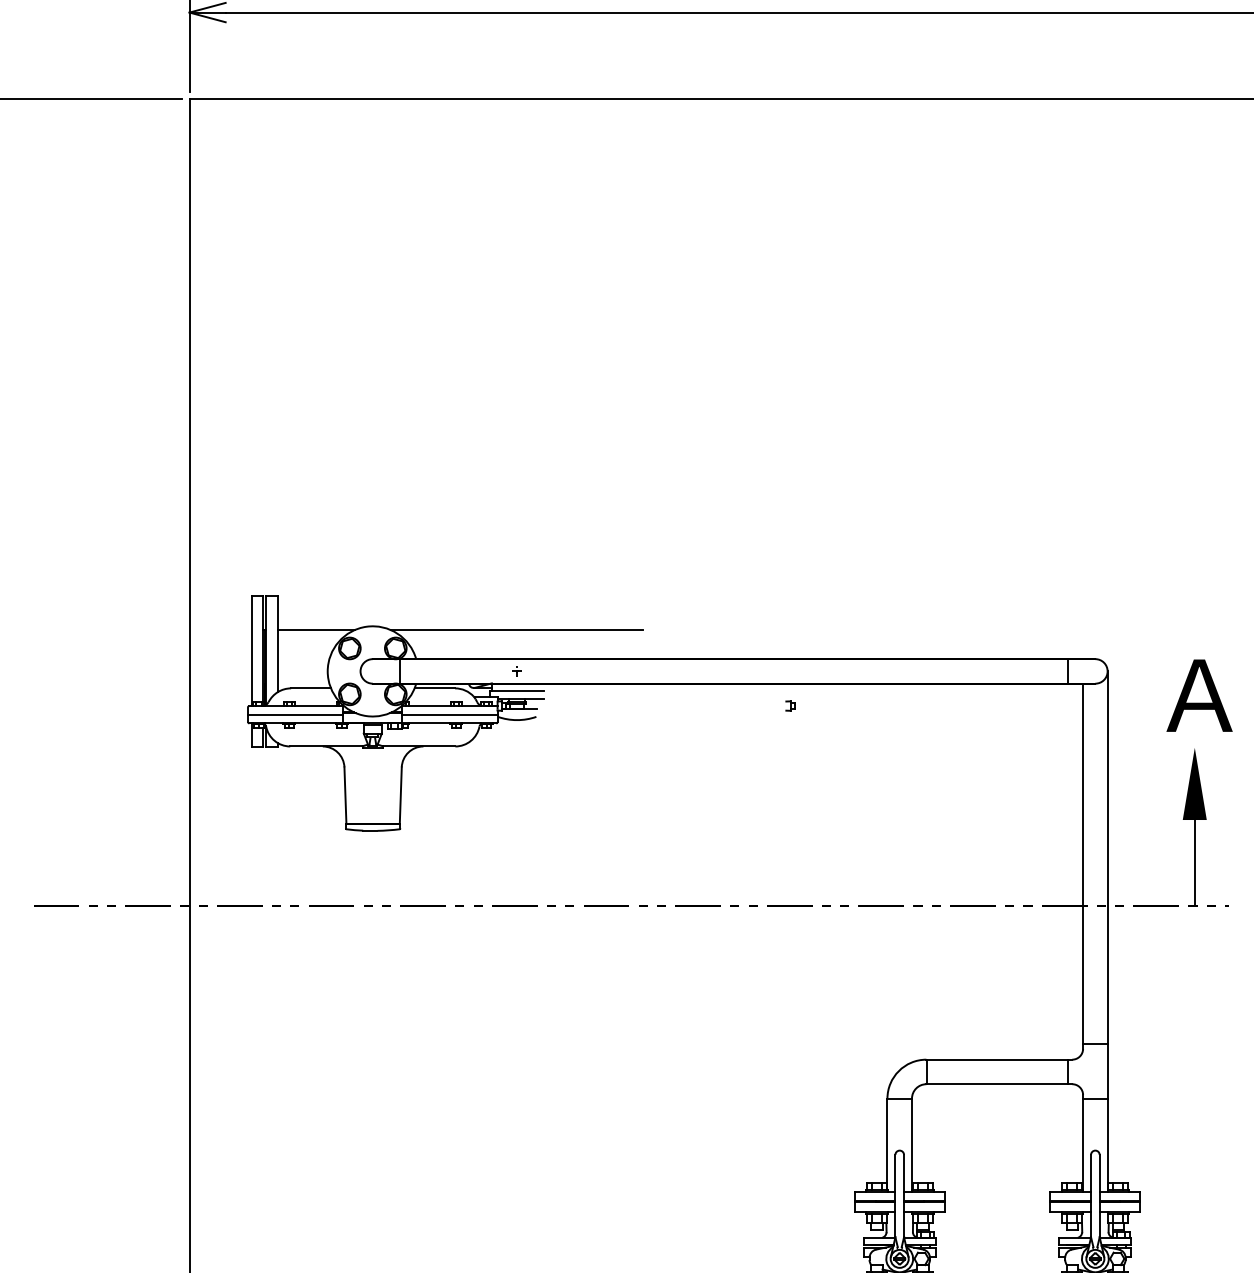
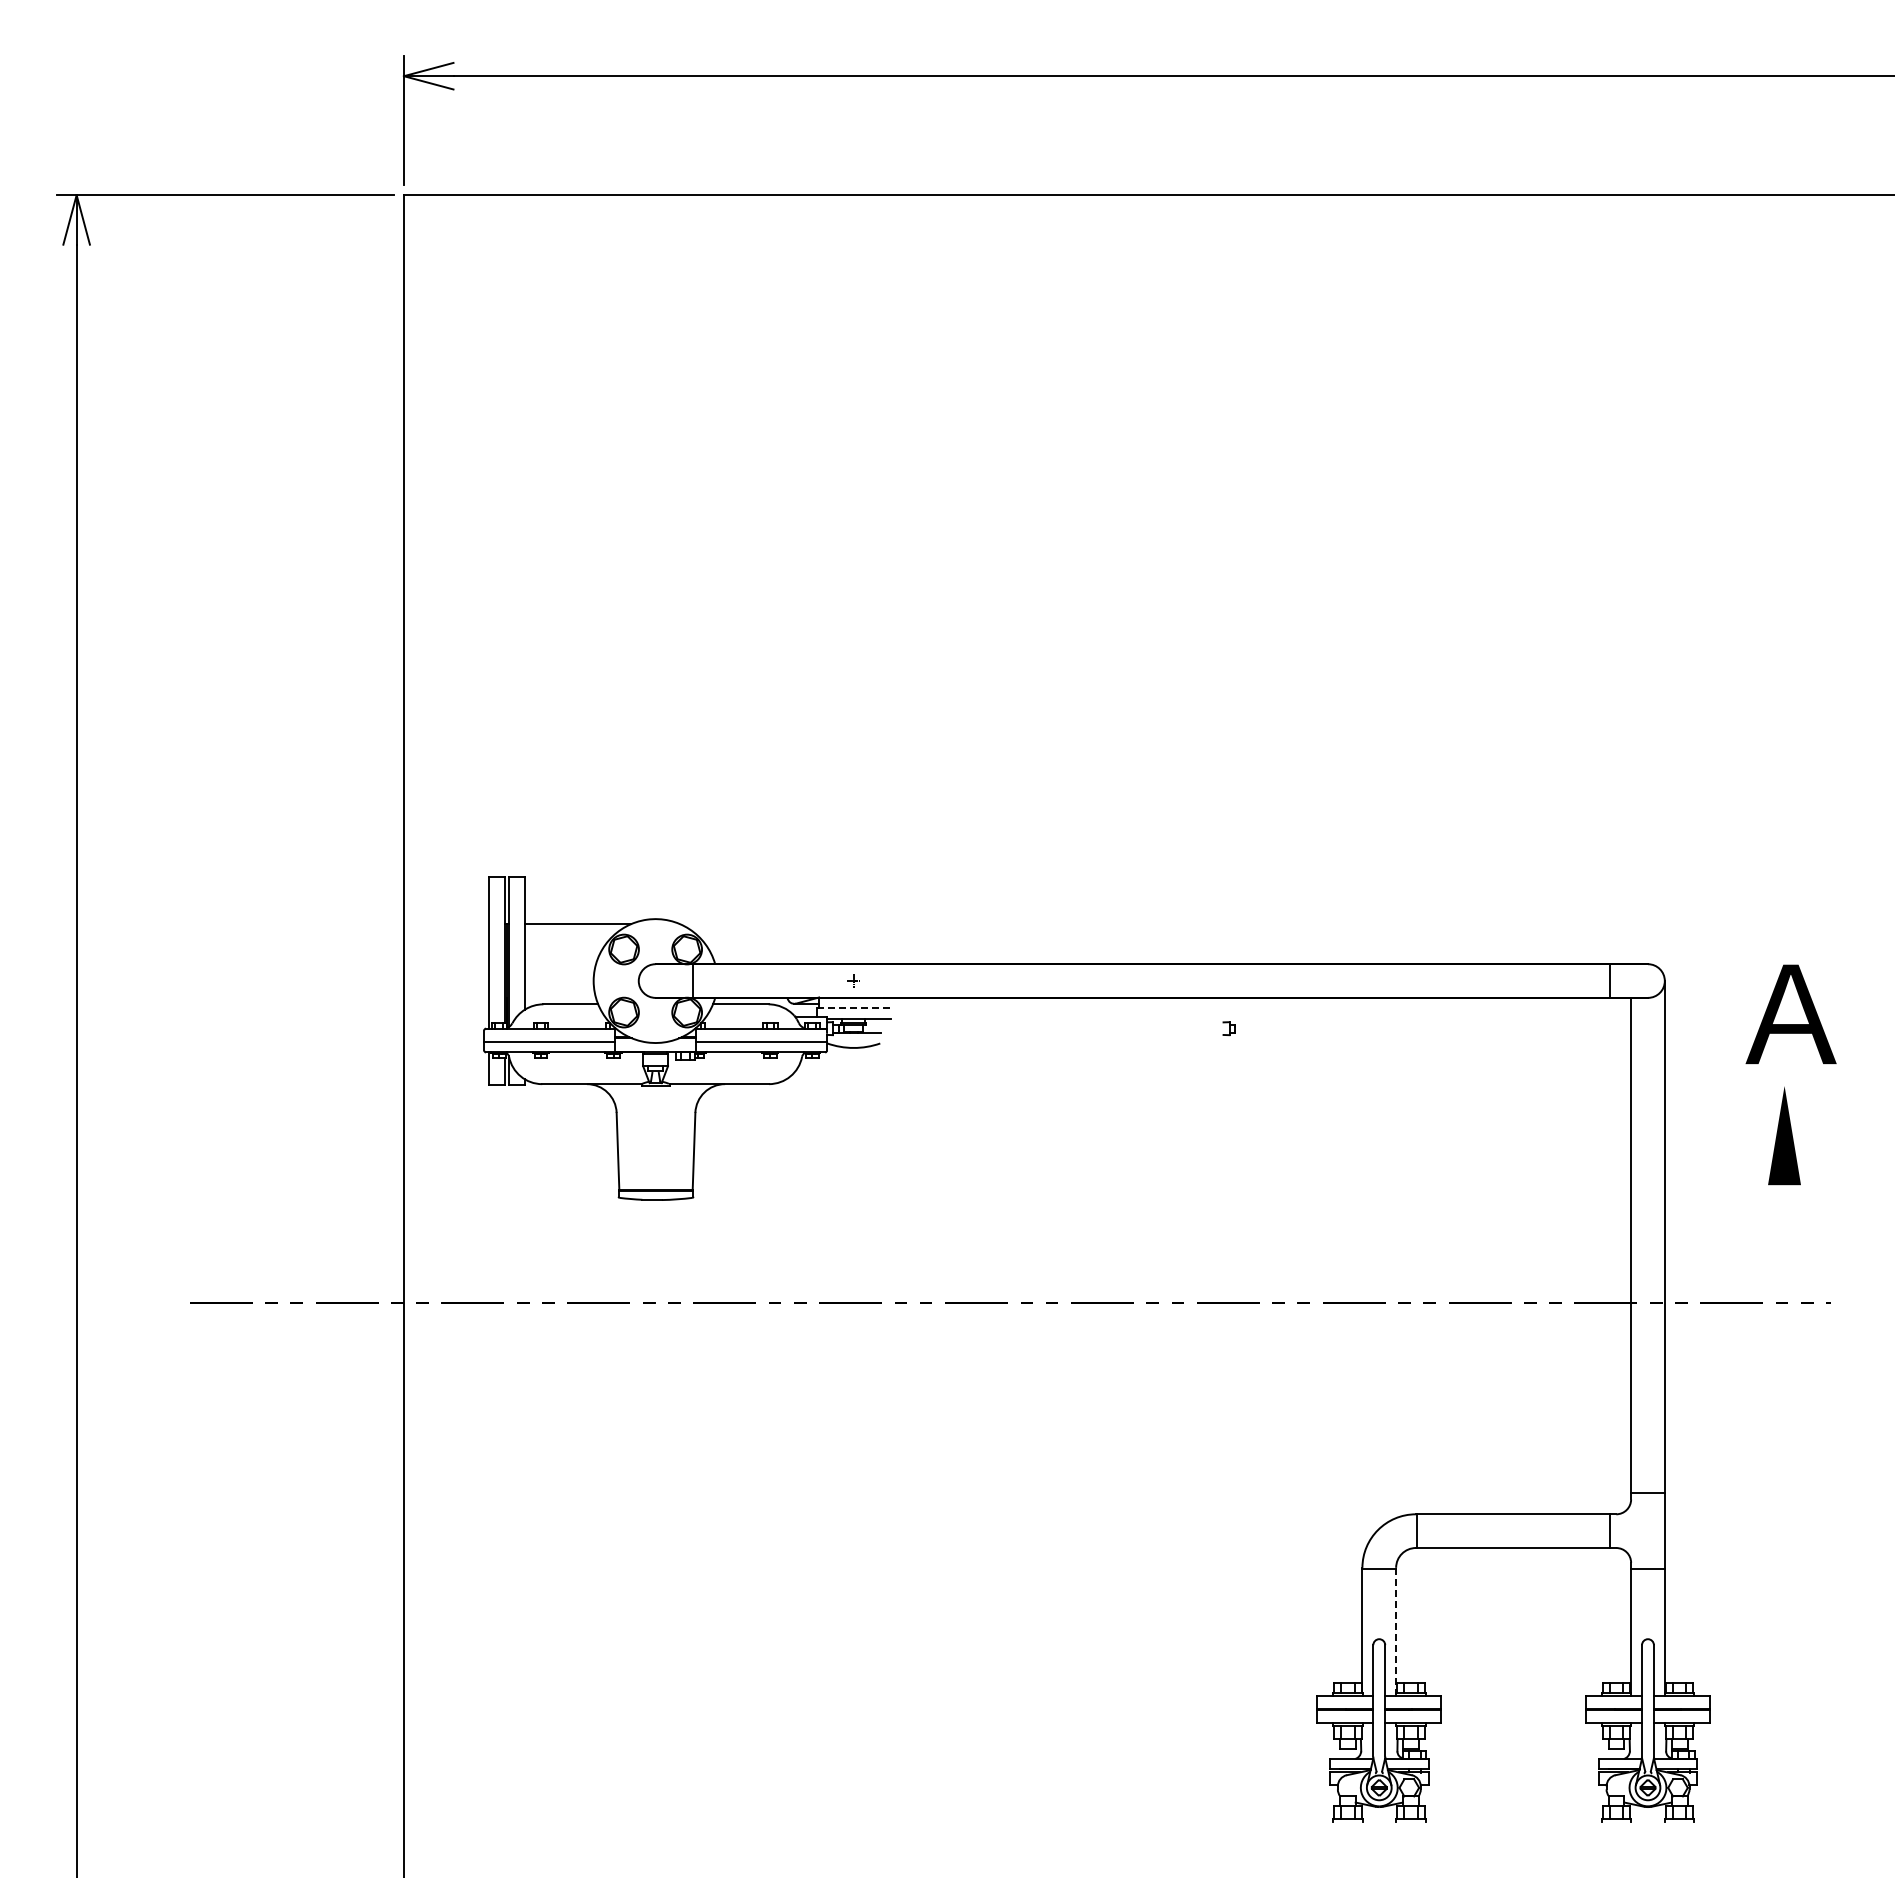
line: (516, 630) -> (853, 924), removed
line: (517, 690) -> (854, 1007), solid -> dashed
line: (1194, 863) -> (1784, 1244), removed
line: (912, 1144) -> (1396, 1630), solid -> dashed

